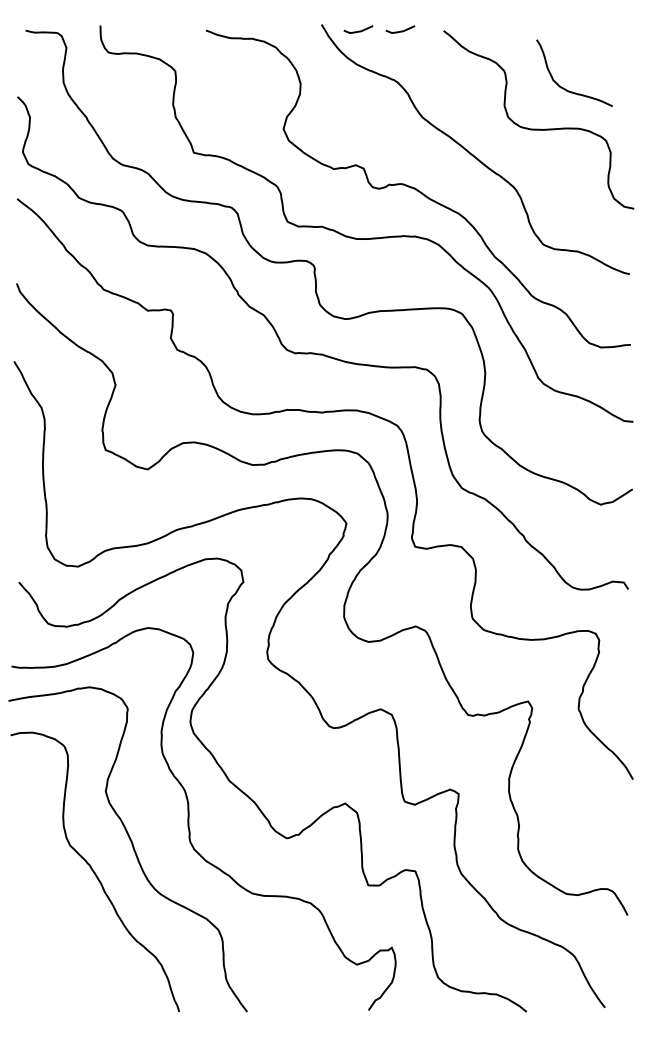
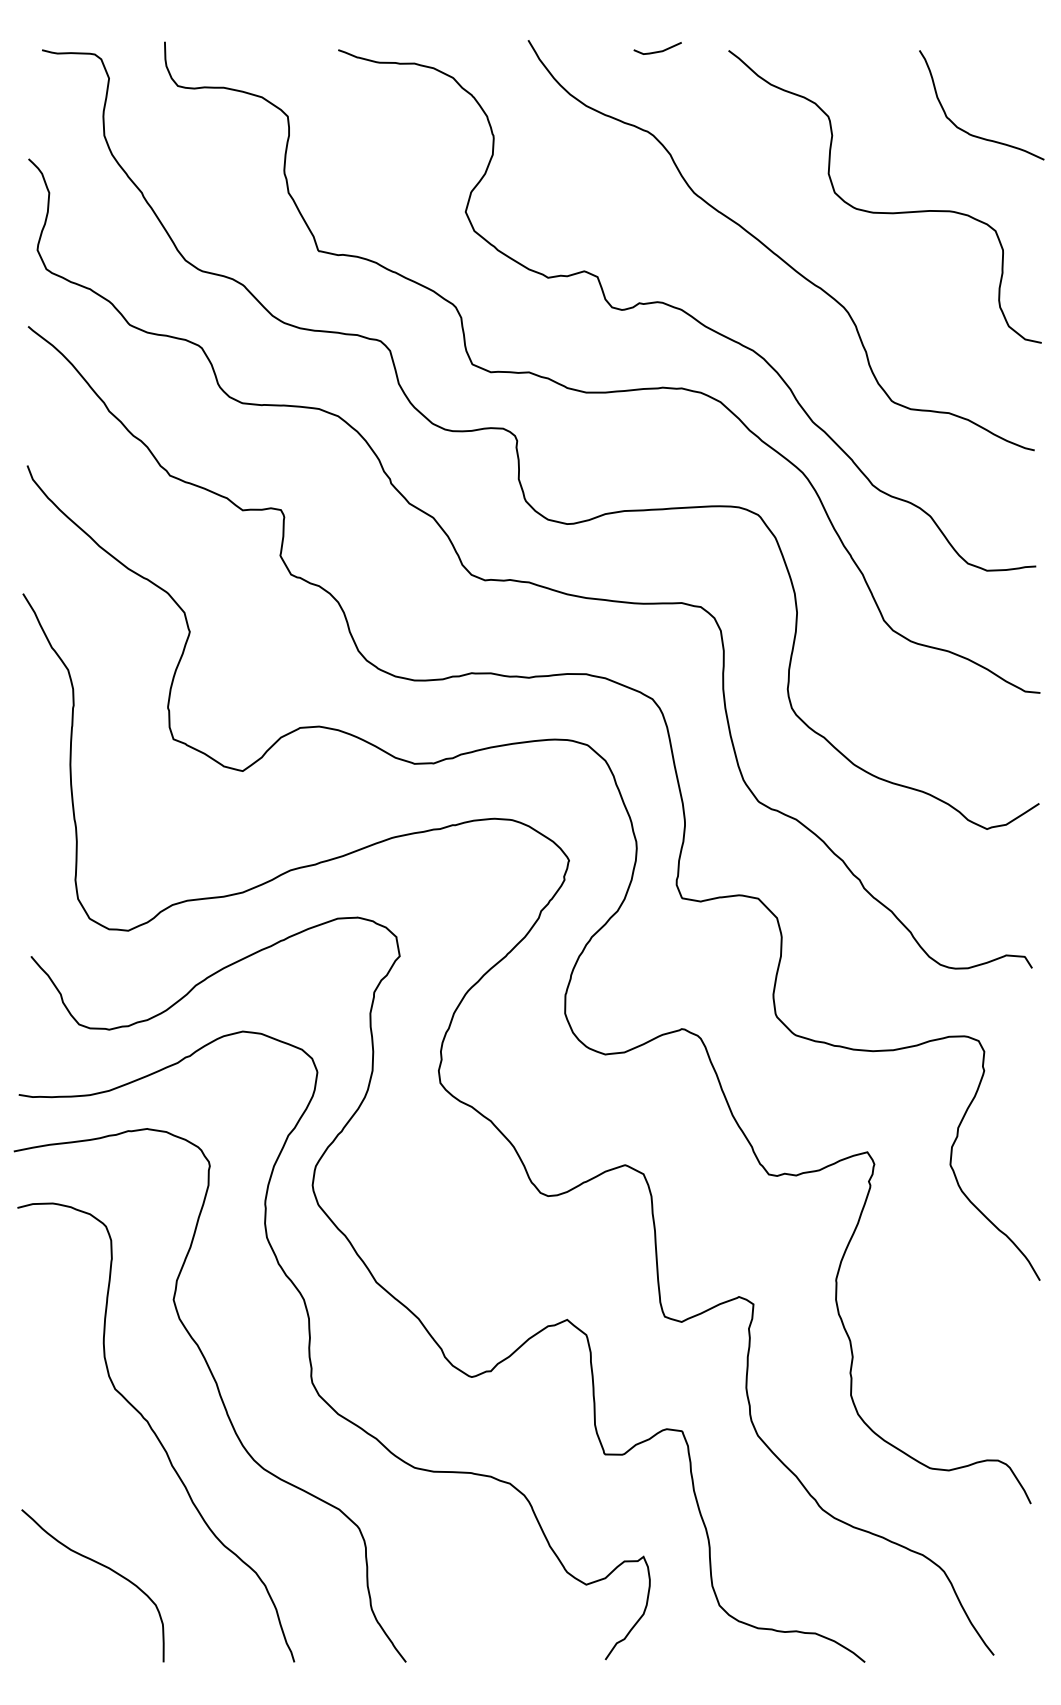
line: (358, 30) -> (588, 49), removed
curve: (565, 88) -> (966, 130), moved
curve: (61, 953) -> (100, 1566), added

